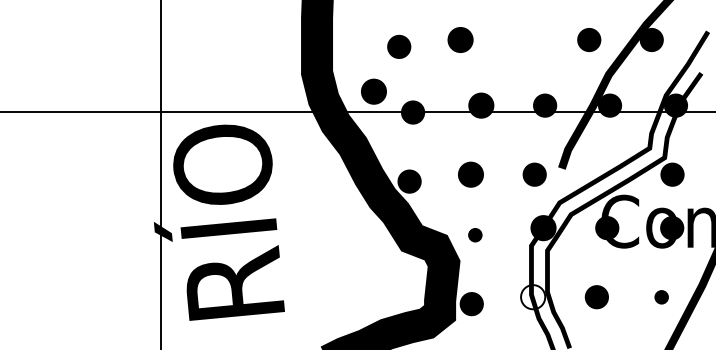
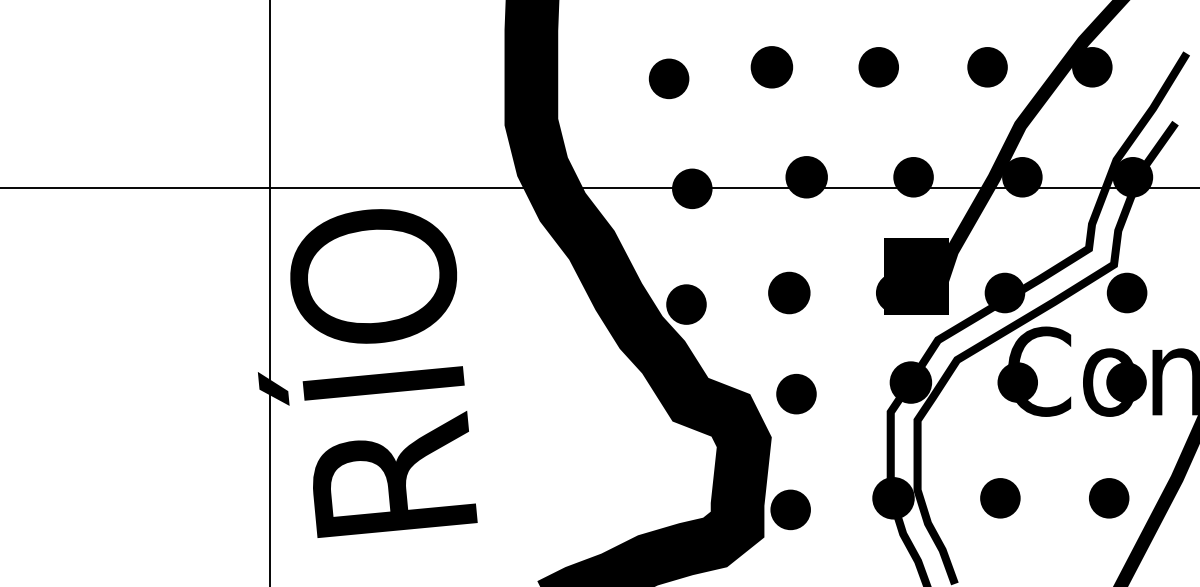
part: (524, 39) -> (879, 66), added
part: (373, 91) -> (625, 153), removed
fill: (546, 164) -> (915, 275), added
fill: (599, 174) -> (1004, 292), added
part: (475, 235) -> (796, 394), size x1.67
fill: (533, 297) -> (894, 498), added
part: (661, 297) -> (1108, 498), size x1.67

